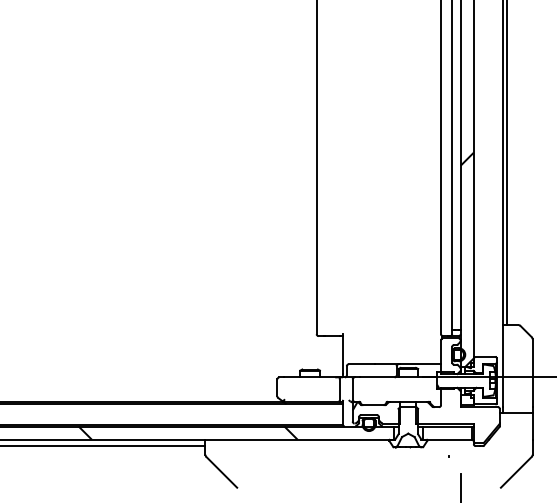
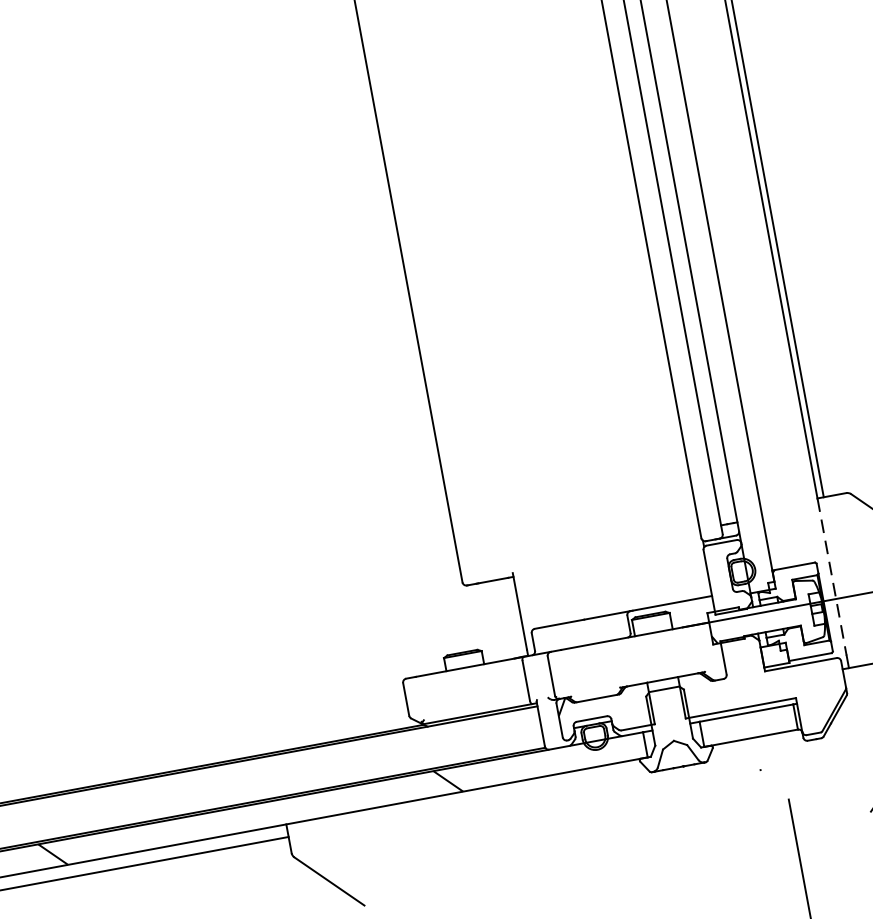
hatch: (466, 259) -> (723, 385), removed
line: (503, 365) -> (832, 576), solid -> dashed

